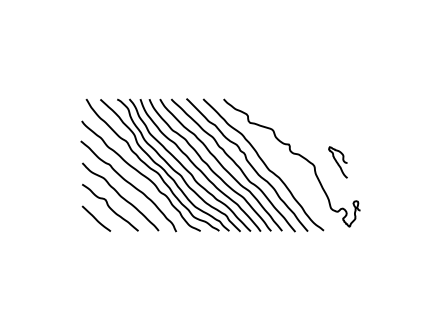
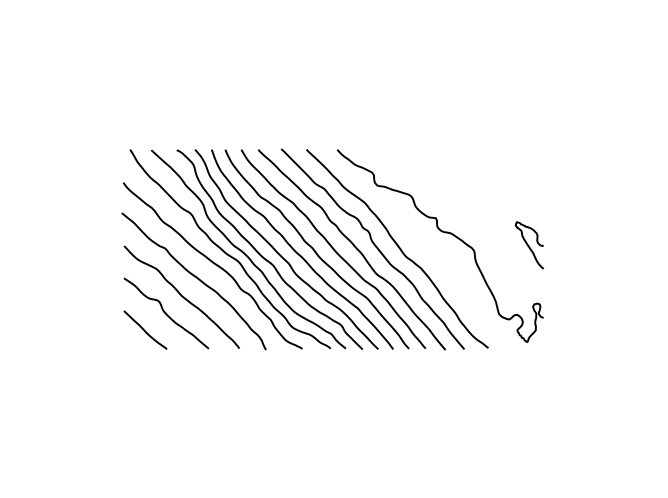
curve: (337, 162) -> (528, 245), moved

